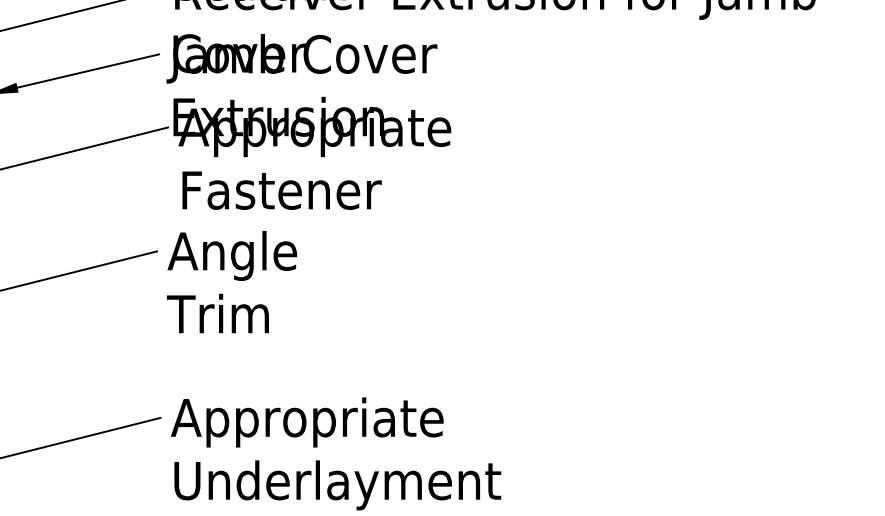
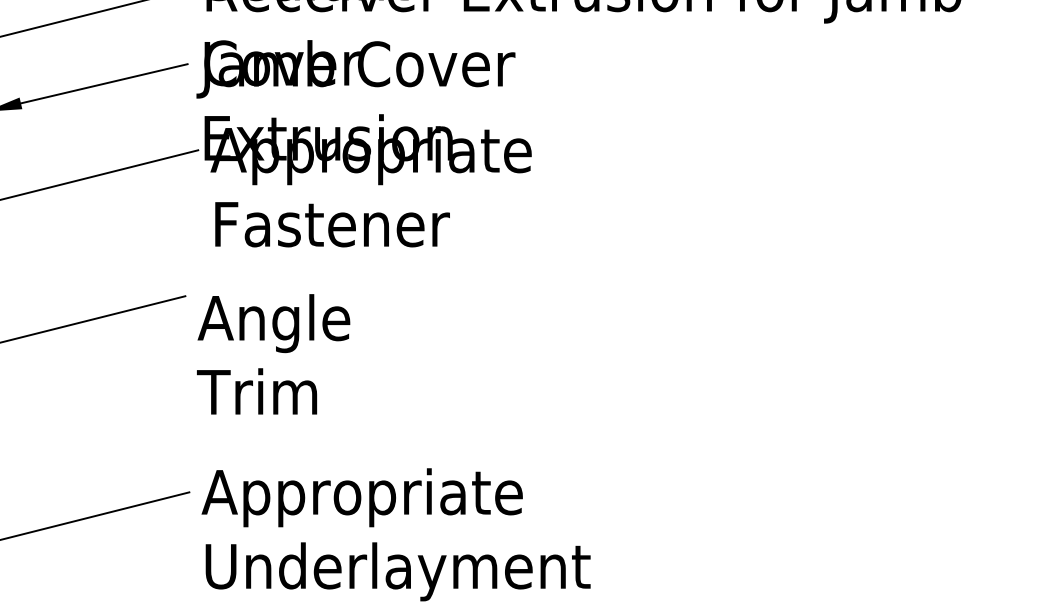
text: (231, 282) -> (273, 354), moved

